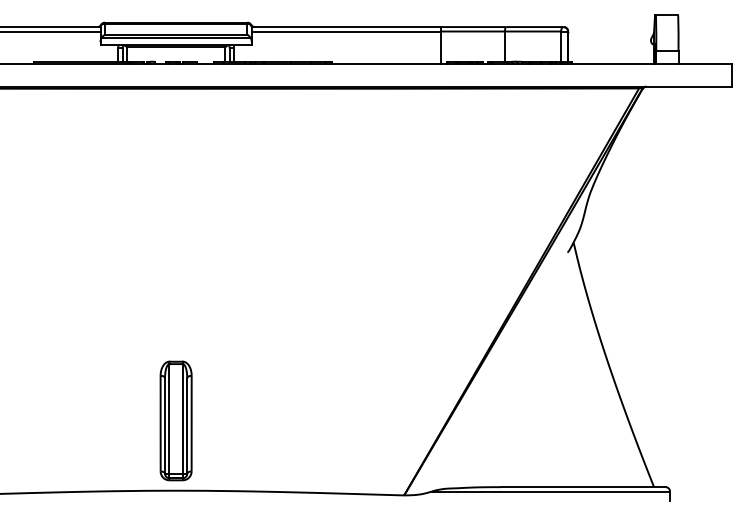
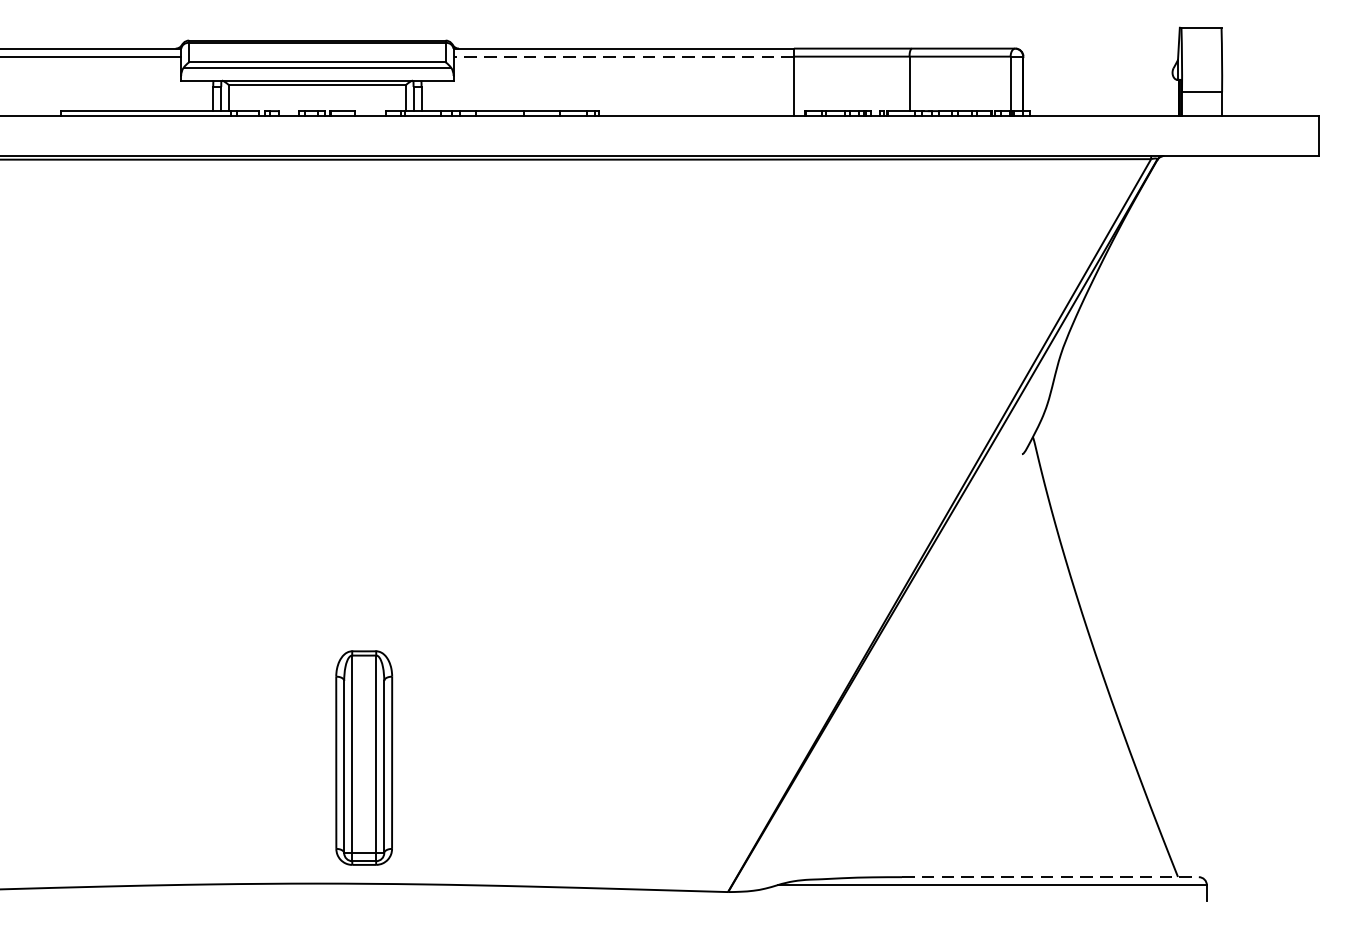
line: (345, 31) -> (622, 56), solid -> dashed
part: (175, 420) -> (363, 757), moved
line: (583, 487) -> (1050, 877), solid -> dashed

